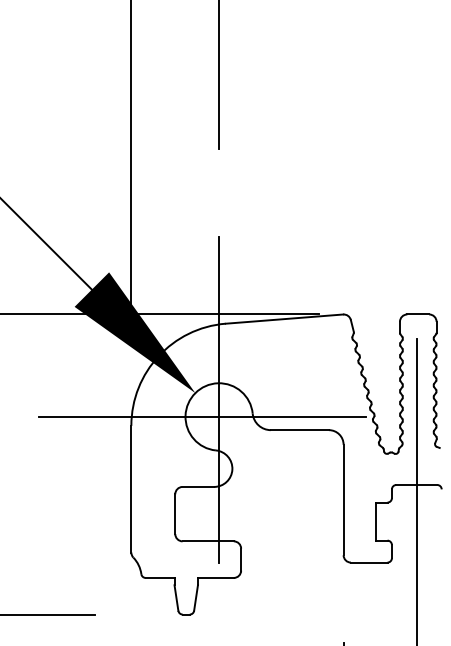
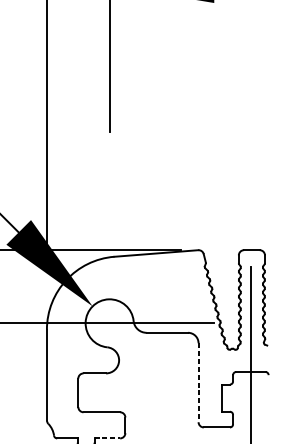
line: (219, 399) -> (109, 310), removed
line: (343, 500) -> (198, 383), solid -> dashed
line: (215, 577) -> (107, 438), solid -> dashed

